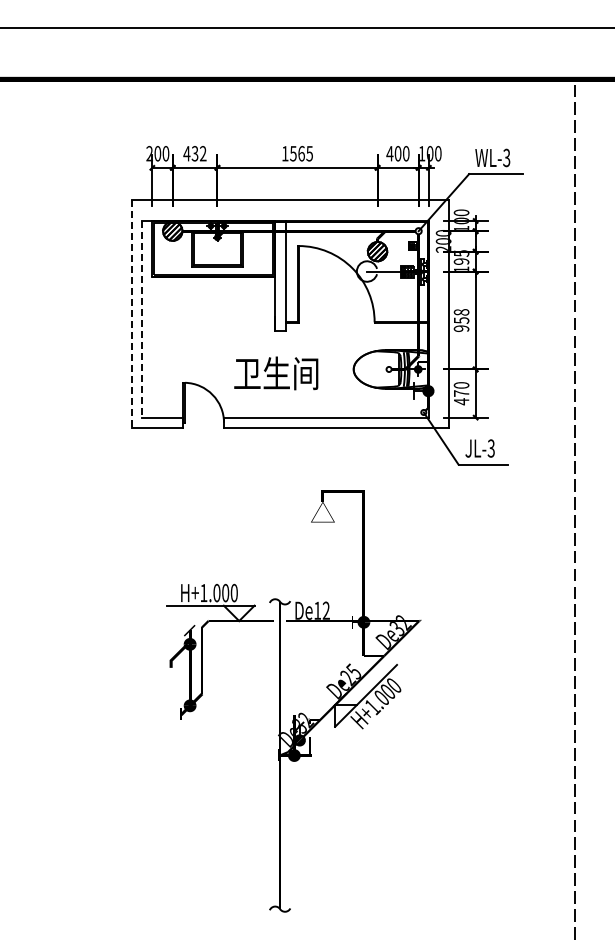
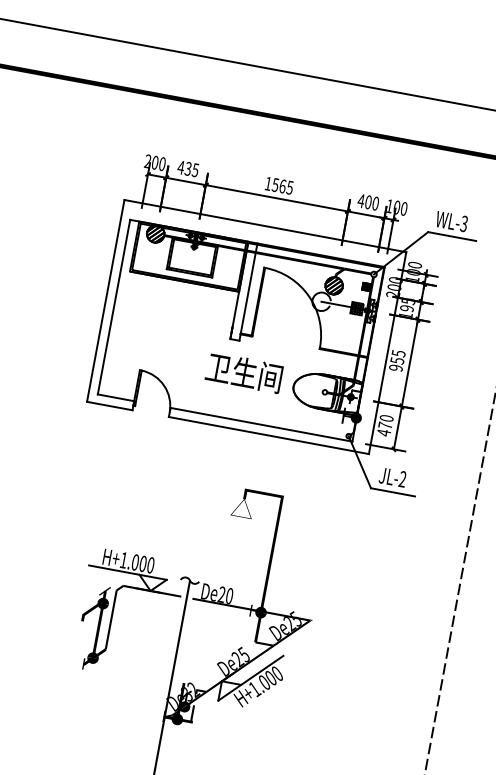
text: (202, 153) -> (194, 169), 432 -> 435
text: (461, 312) -> (398, 353), 958 -> 955
line: (131, 314) -> (105, 301), dashed -> solid
line: (142, 319) -> (114, 307), dashed -> solid
text: (276, 373) -> (244, 372), moved
text: (490, 448) -> (402, 479), JL-3 -> JL-2
text: (321, 610) -> (225, 595), De12 -> De20
text: (400, 625) -> (293, 621), De32 -> De25

